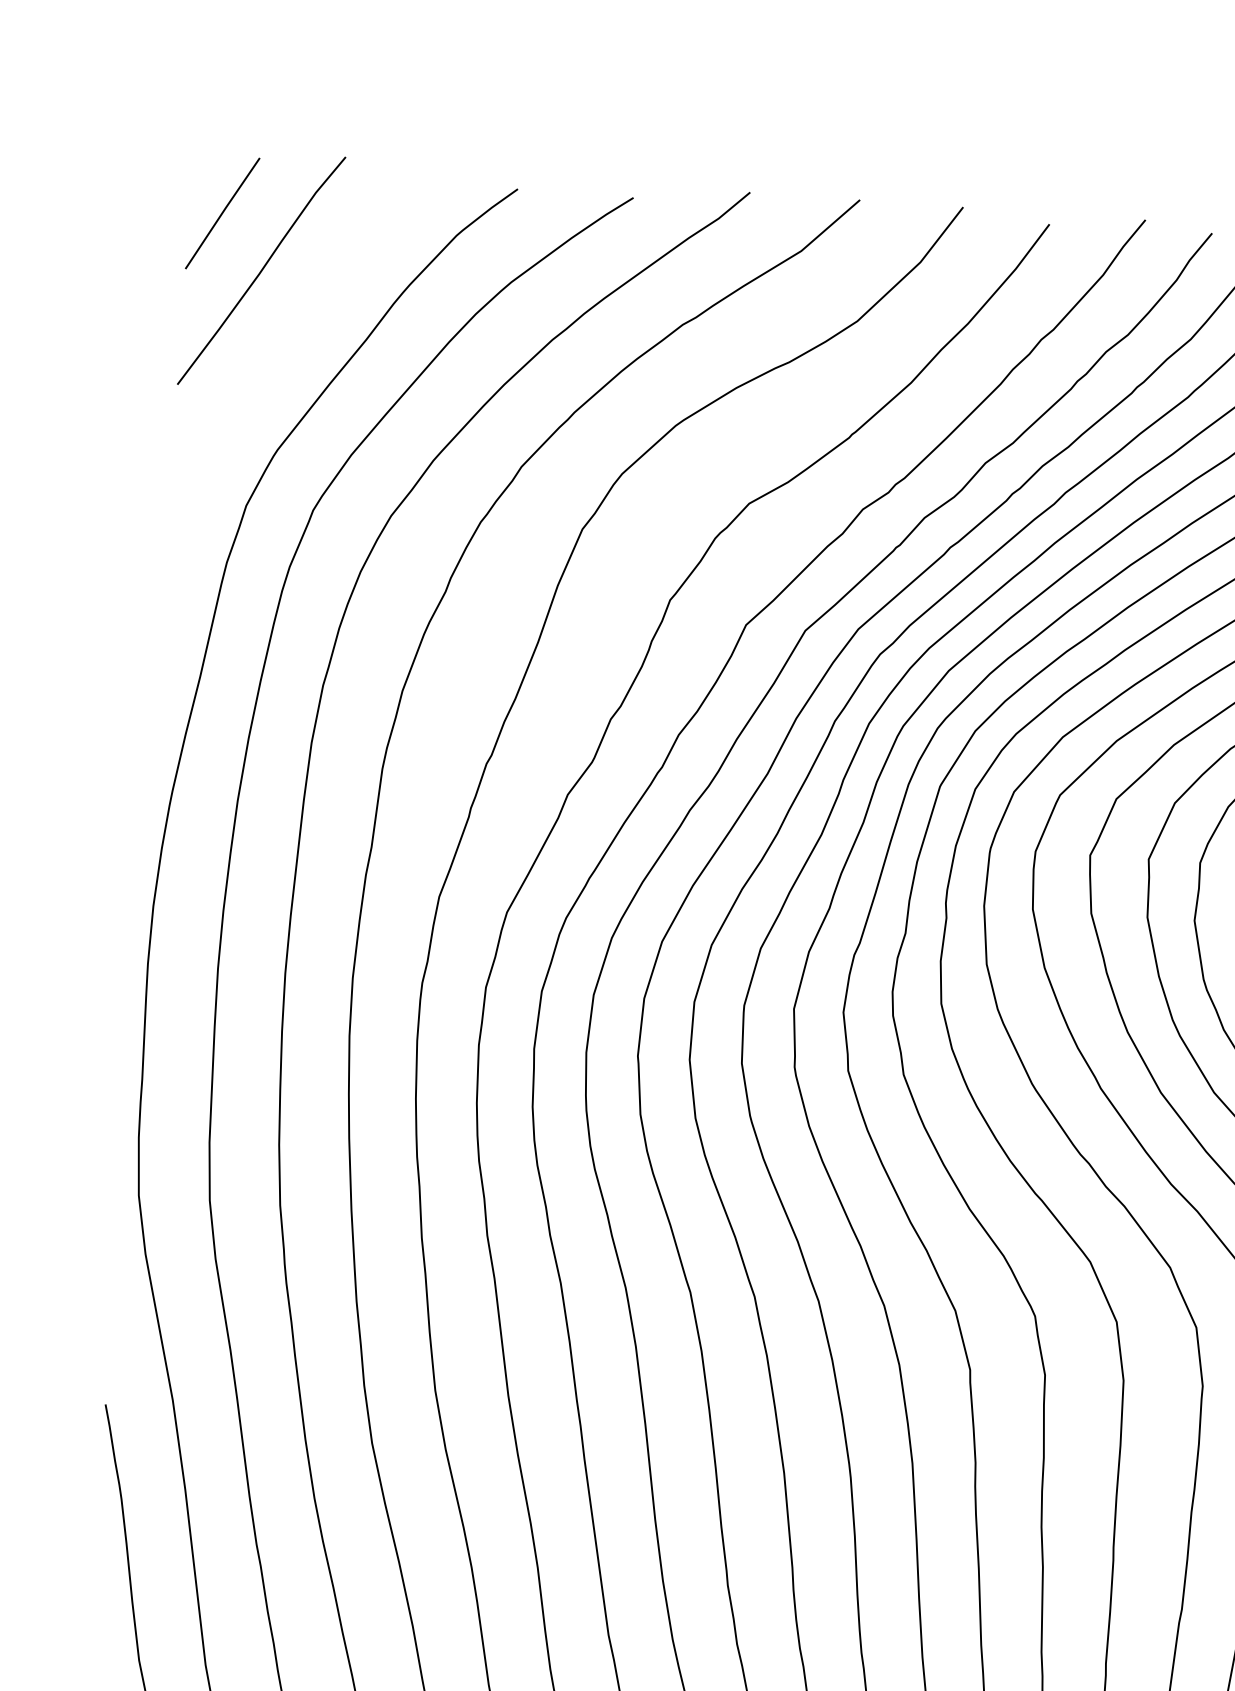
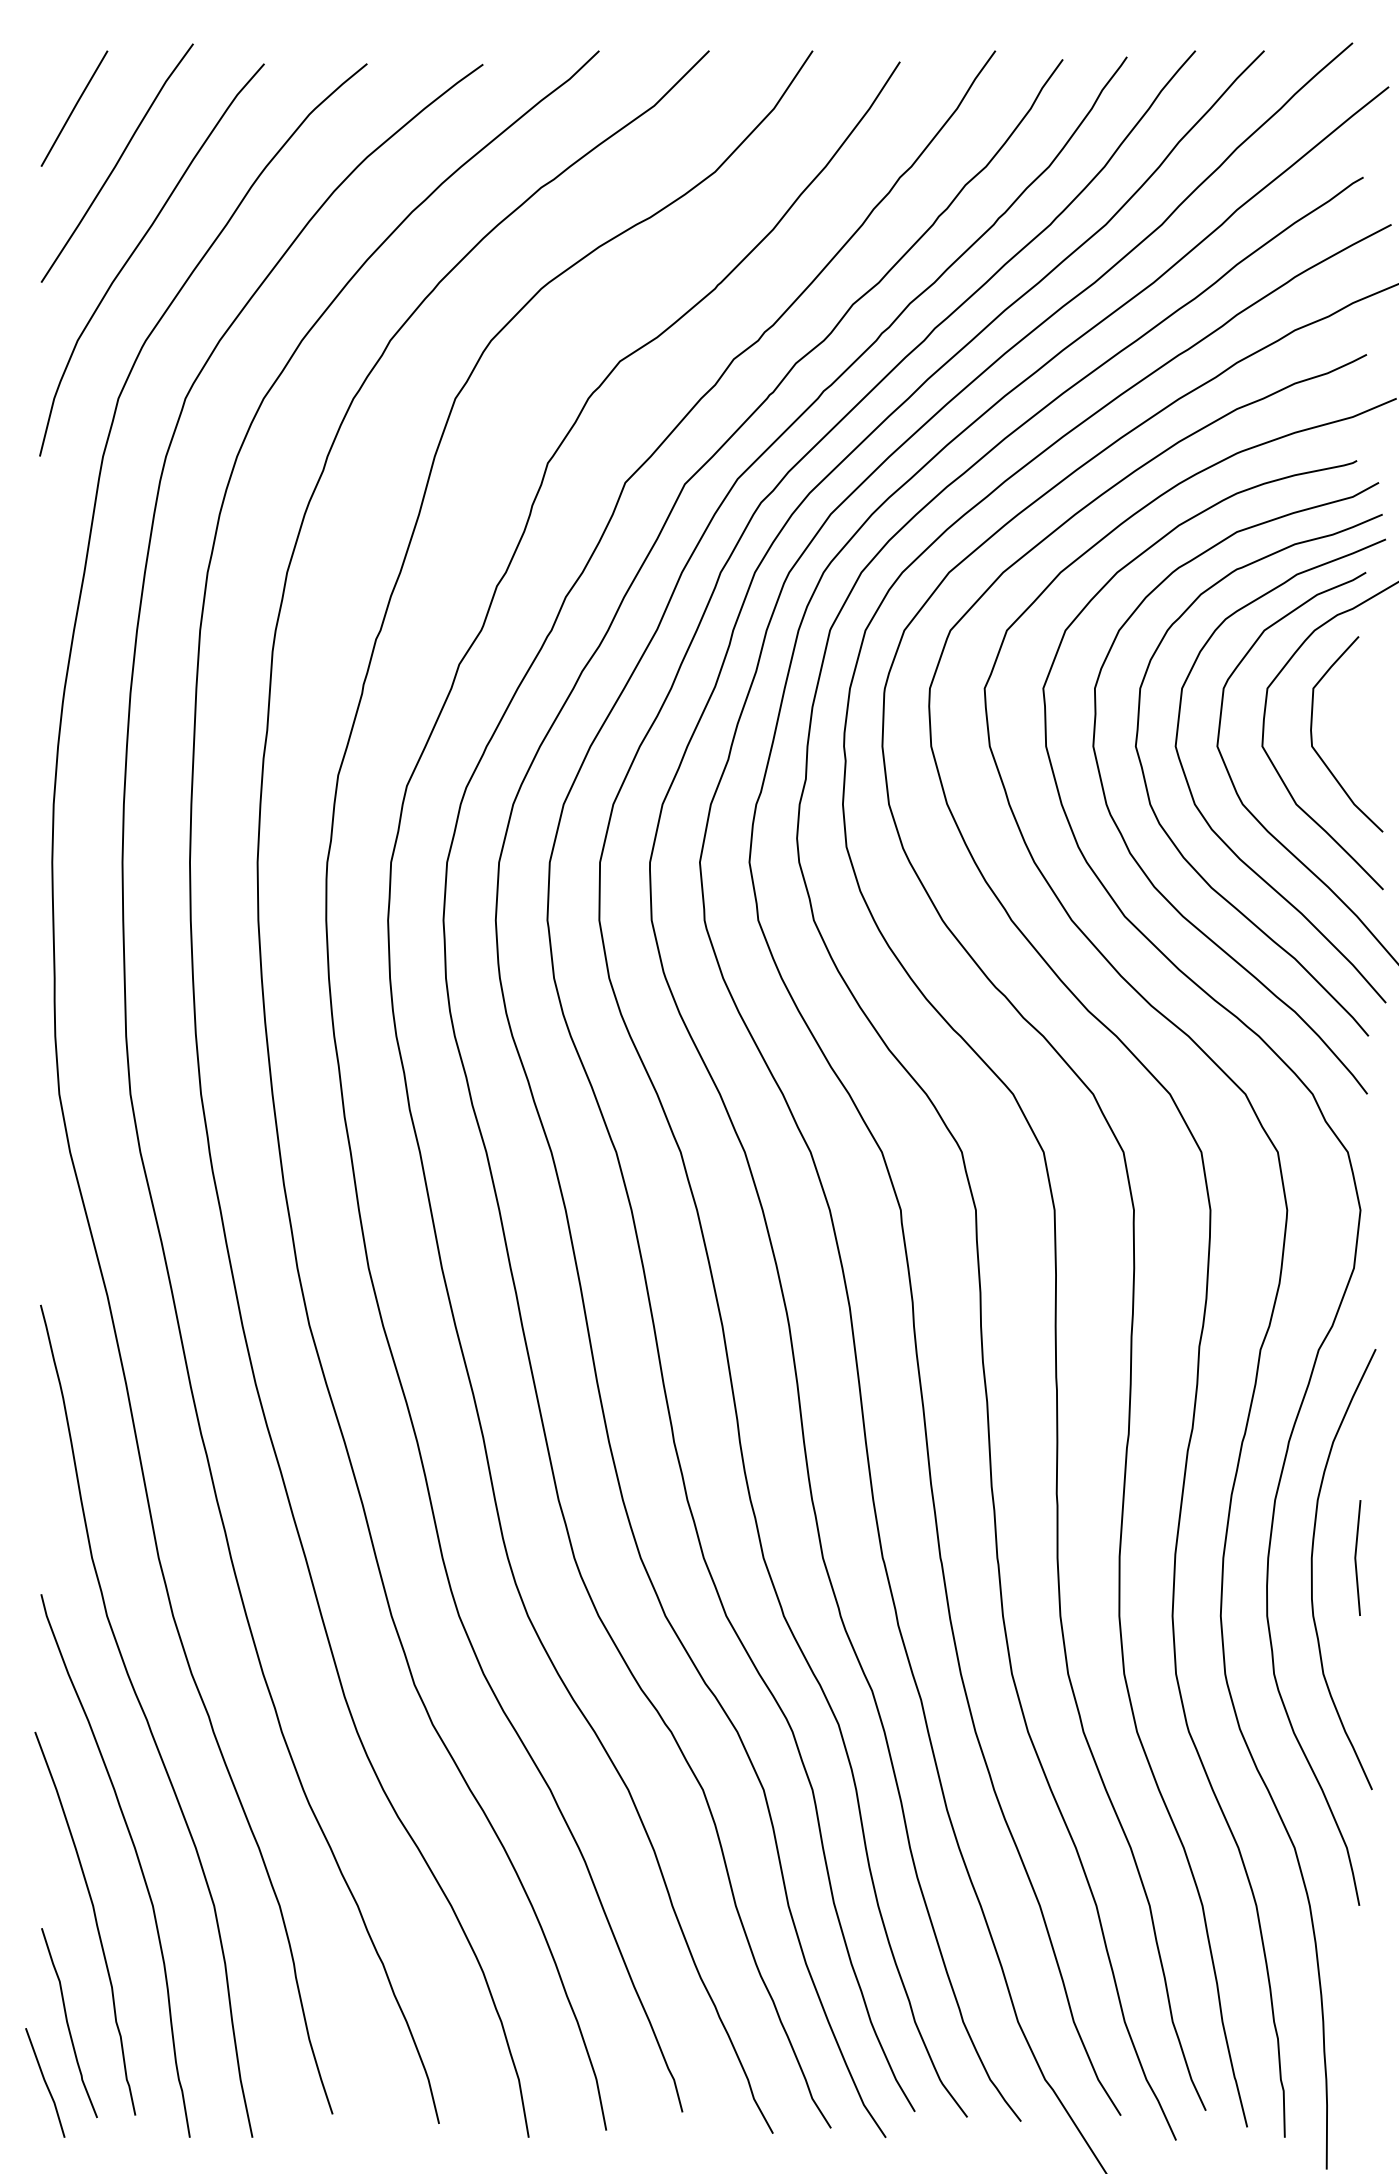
curve: (275, 357) -> (137, 248), added

